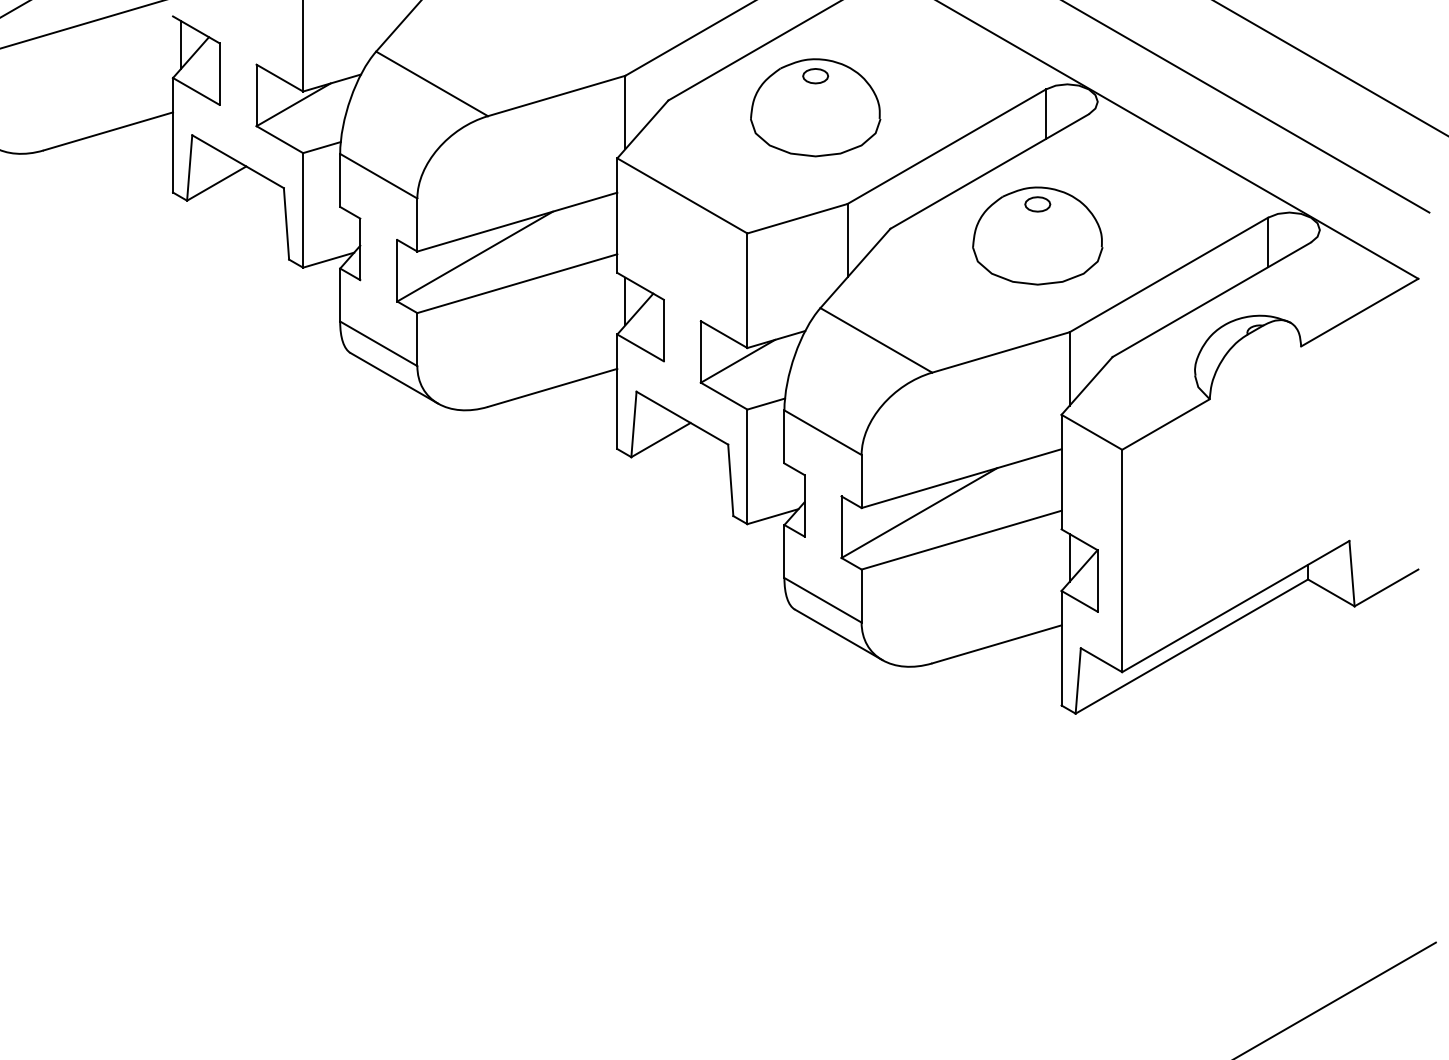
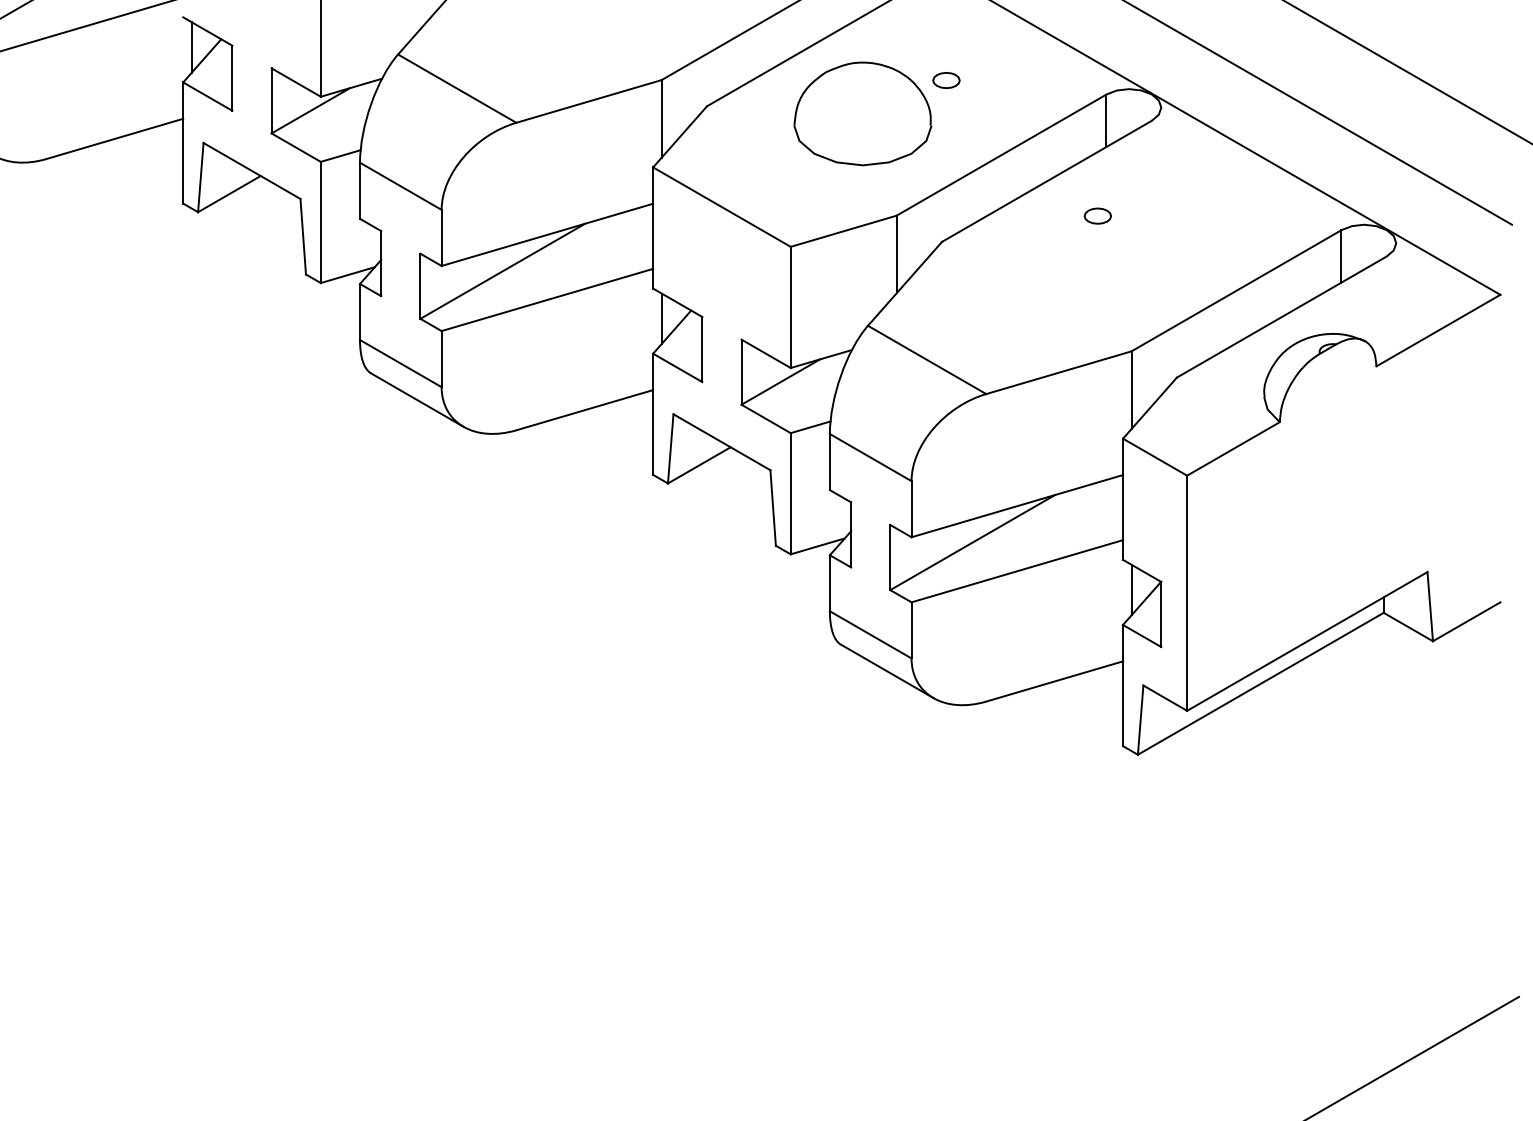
part: (815, 76) -> (946, 80), moved
part: (1037, 235) -> (1097, 249), removed

